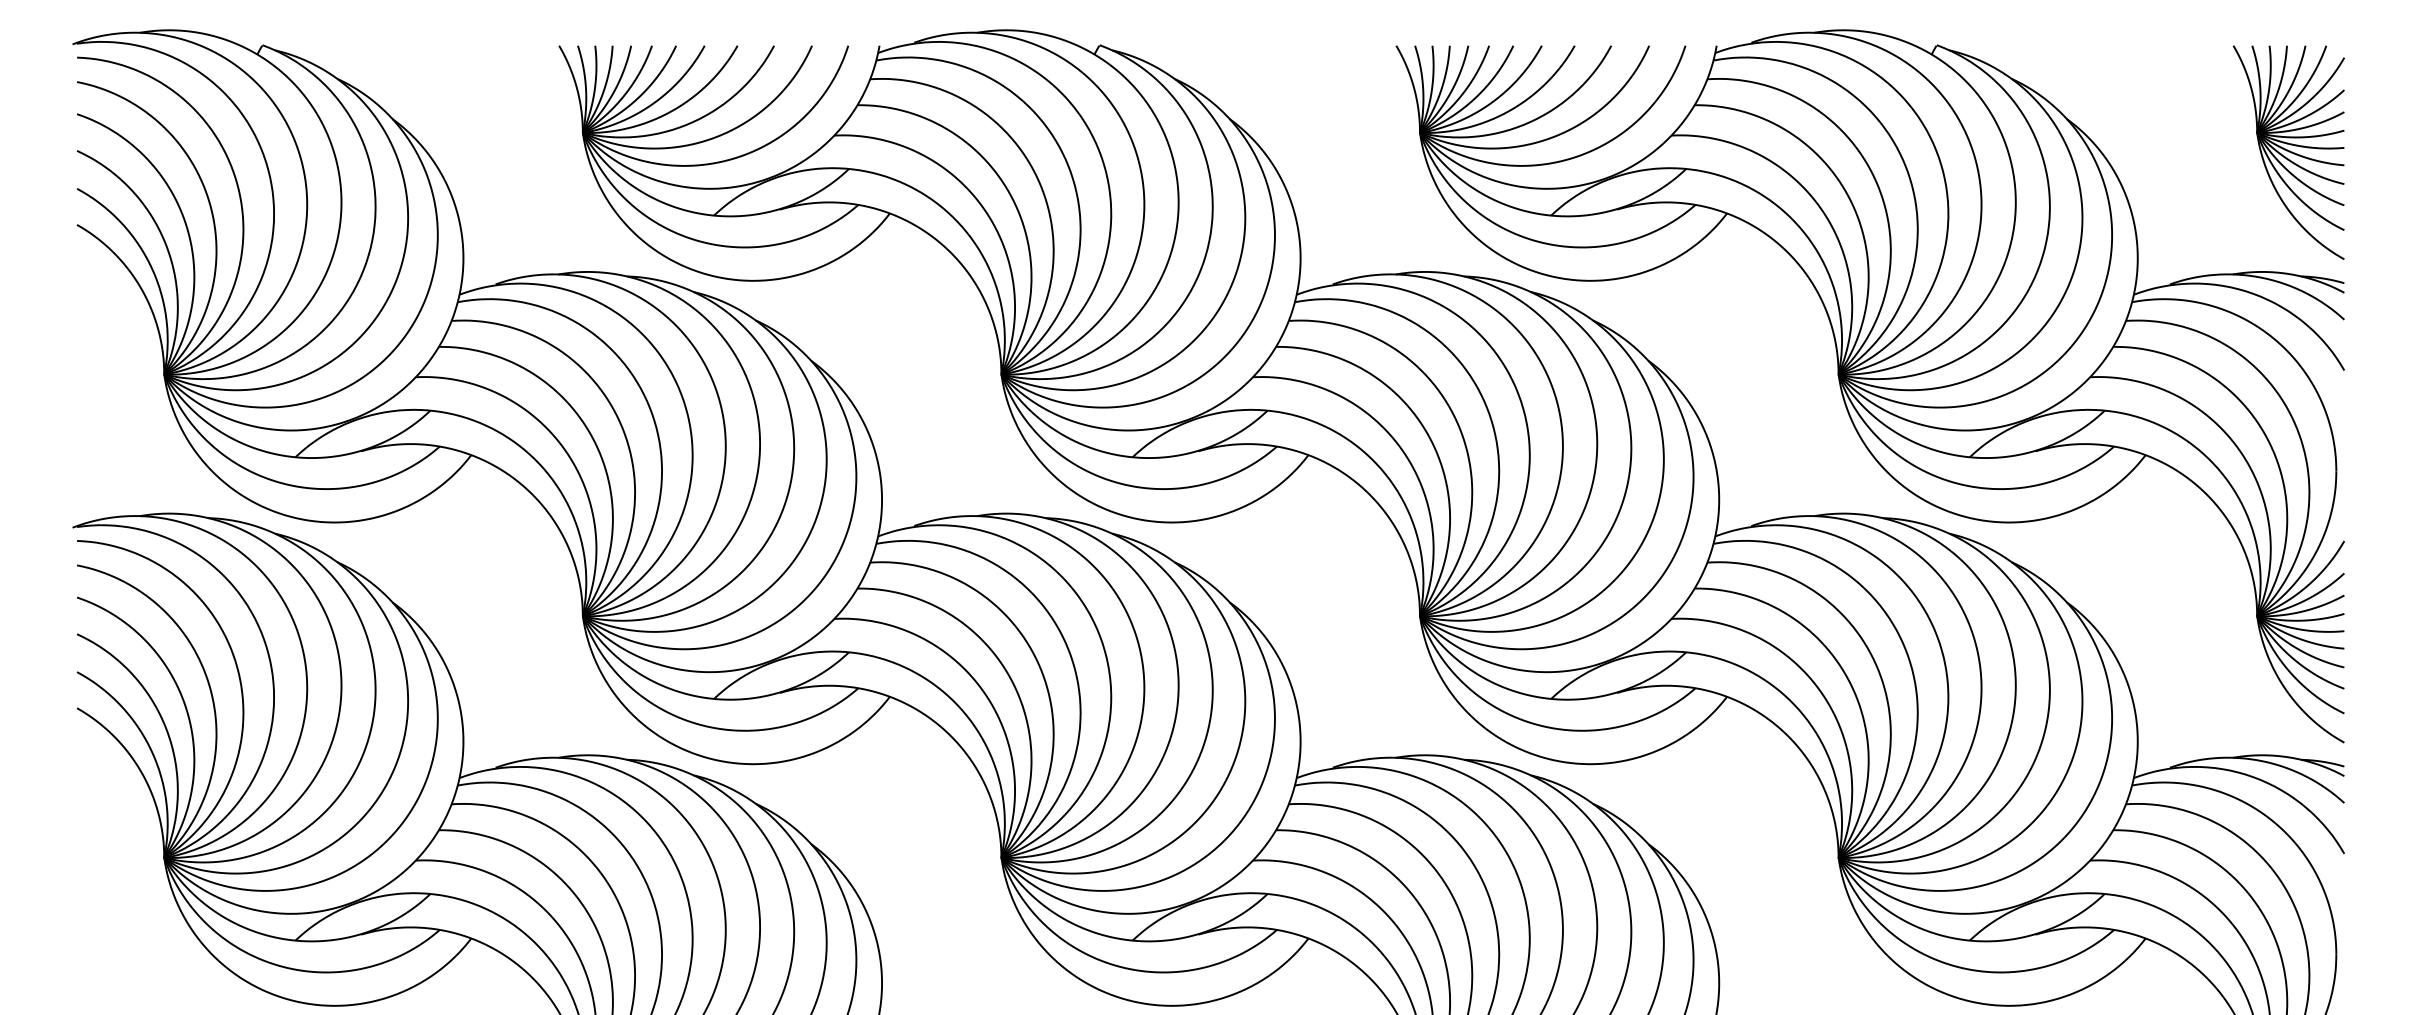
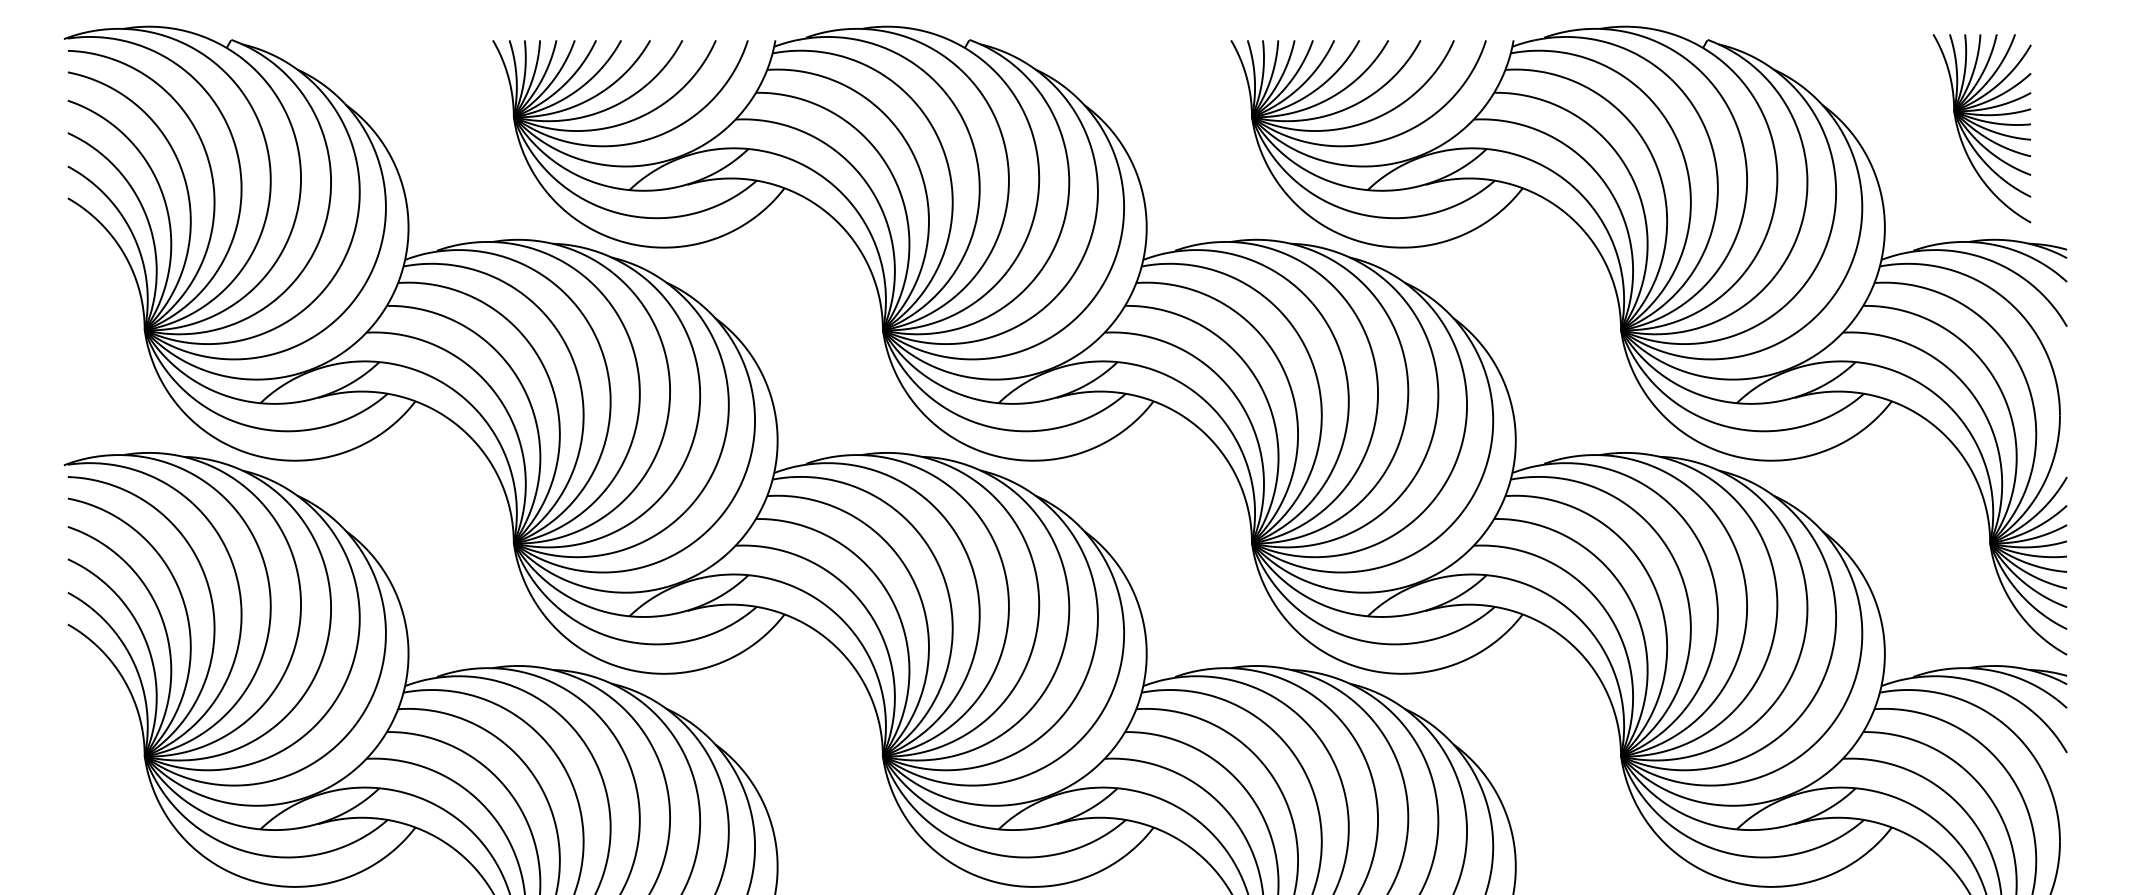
part: (2288, 152) -> (1981, 128), moved

